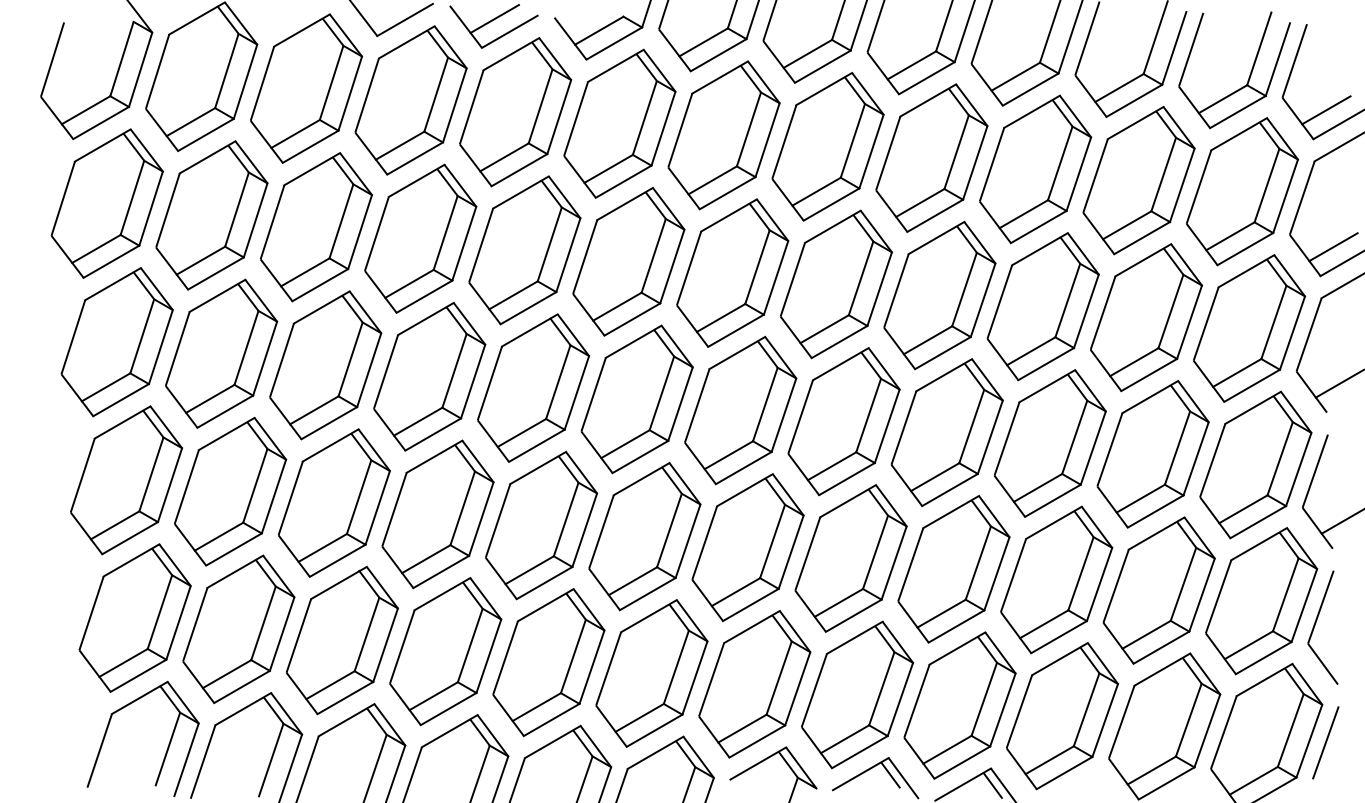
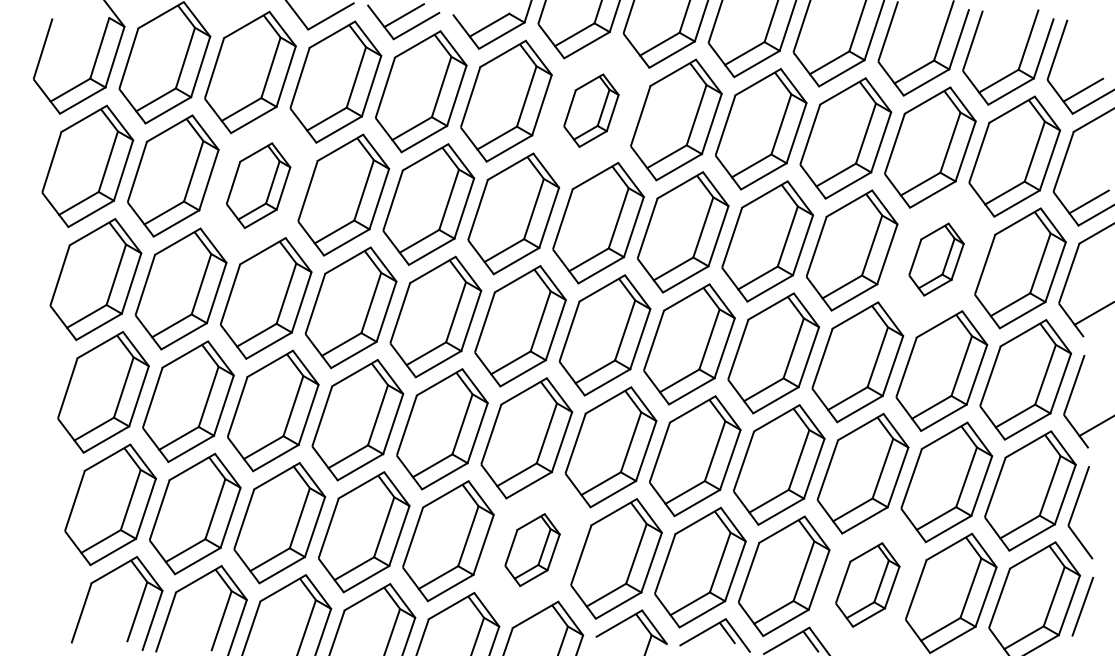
part: (723, 135) -> (590, 110), size x0.6
part: (316, 227) -> (258, 185), size x0.7
part: (1146, 317) -> (936, 259), size x0.6
part: (651, 673) -> (532, 550), size x0.6
part: (1062, 716) -> (867, 585), size x0.7

